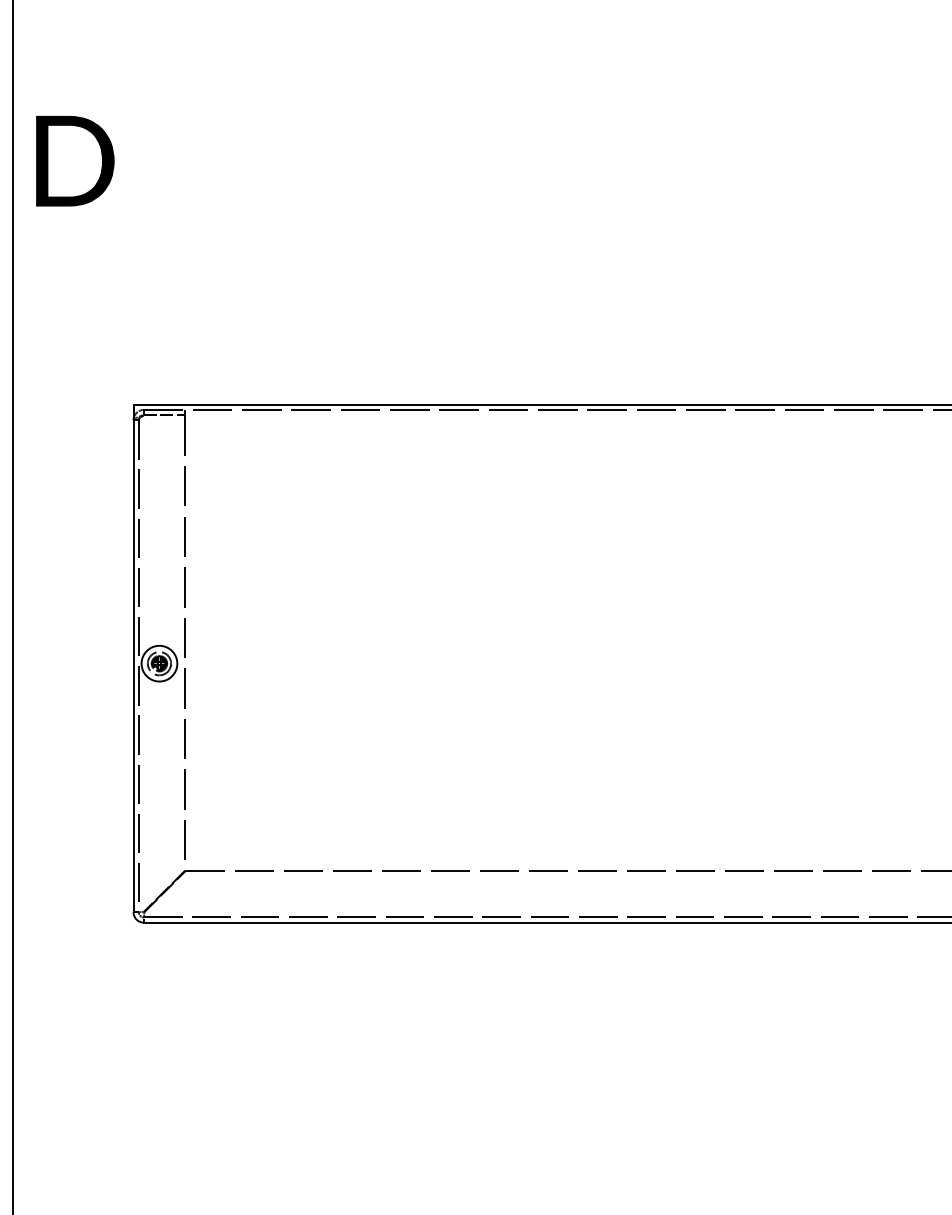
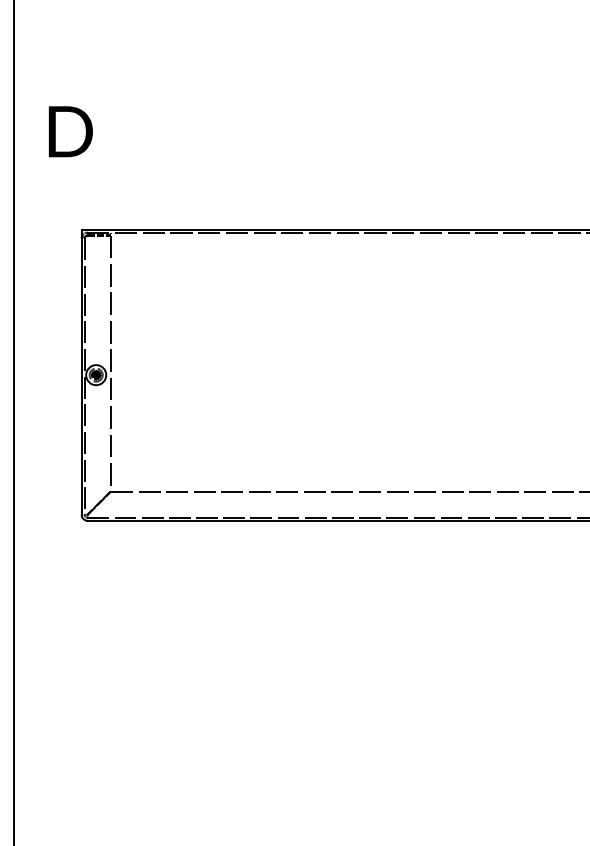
text: (74, 160) -> (70, 131), moved

